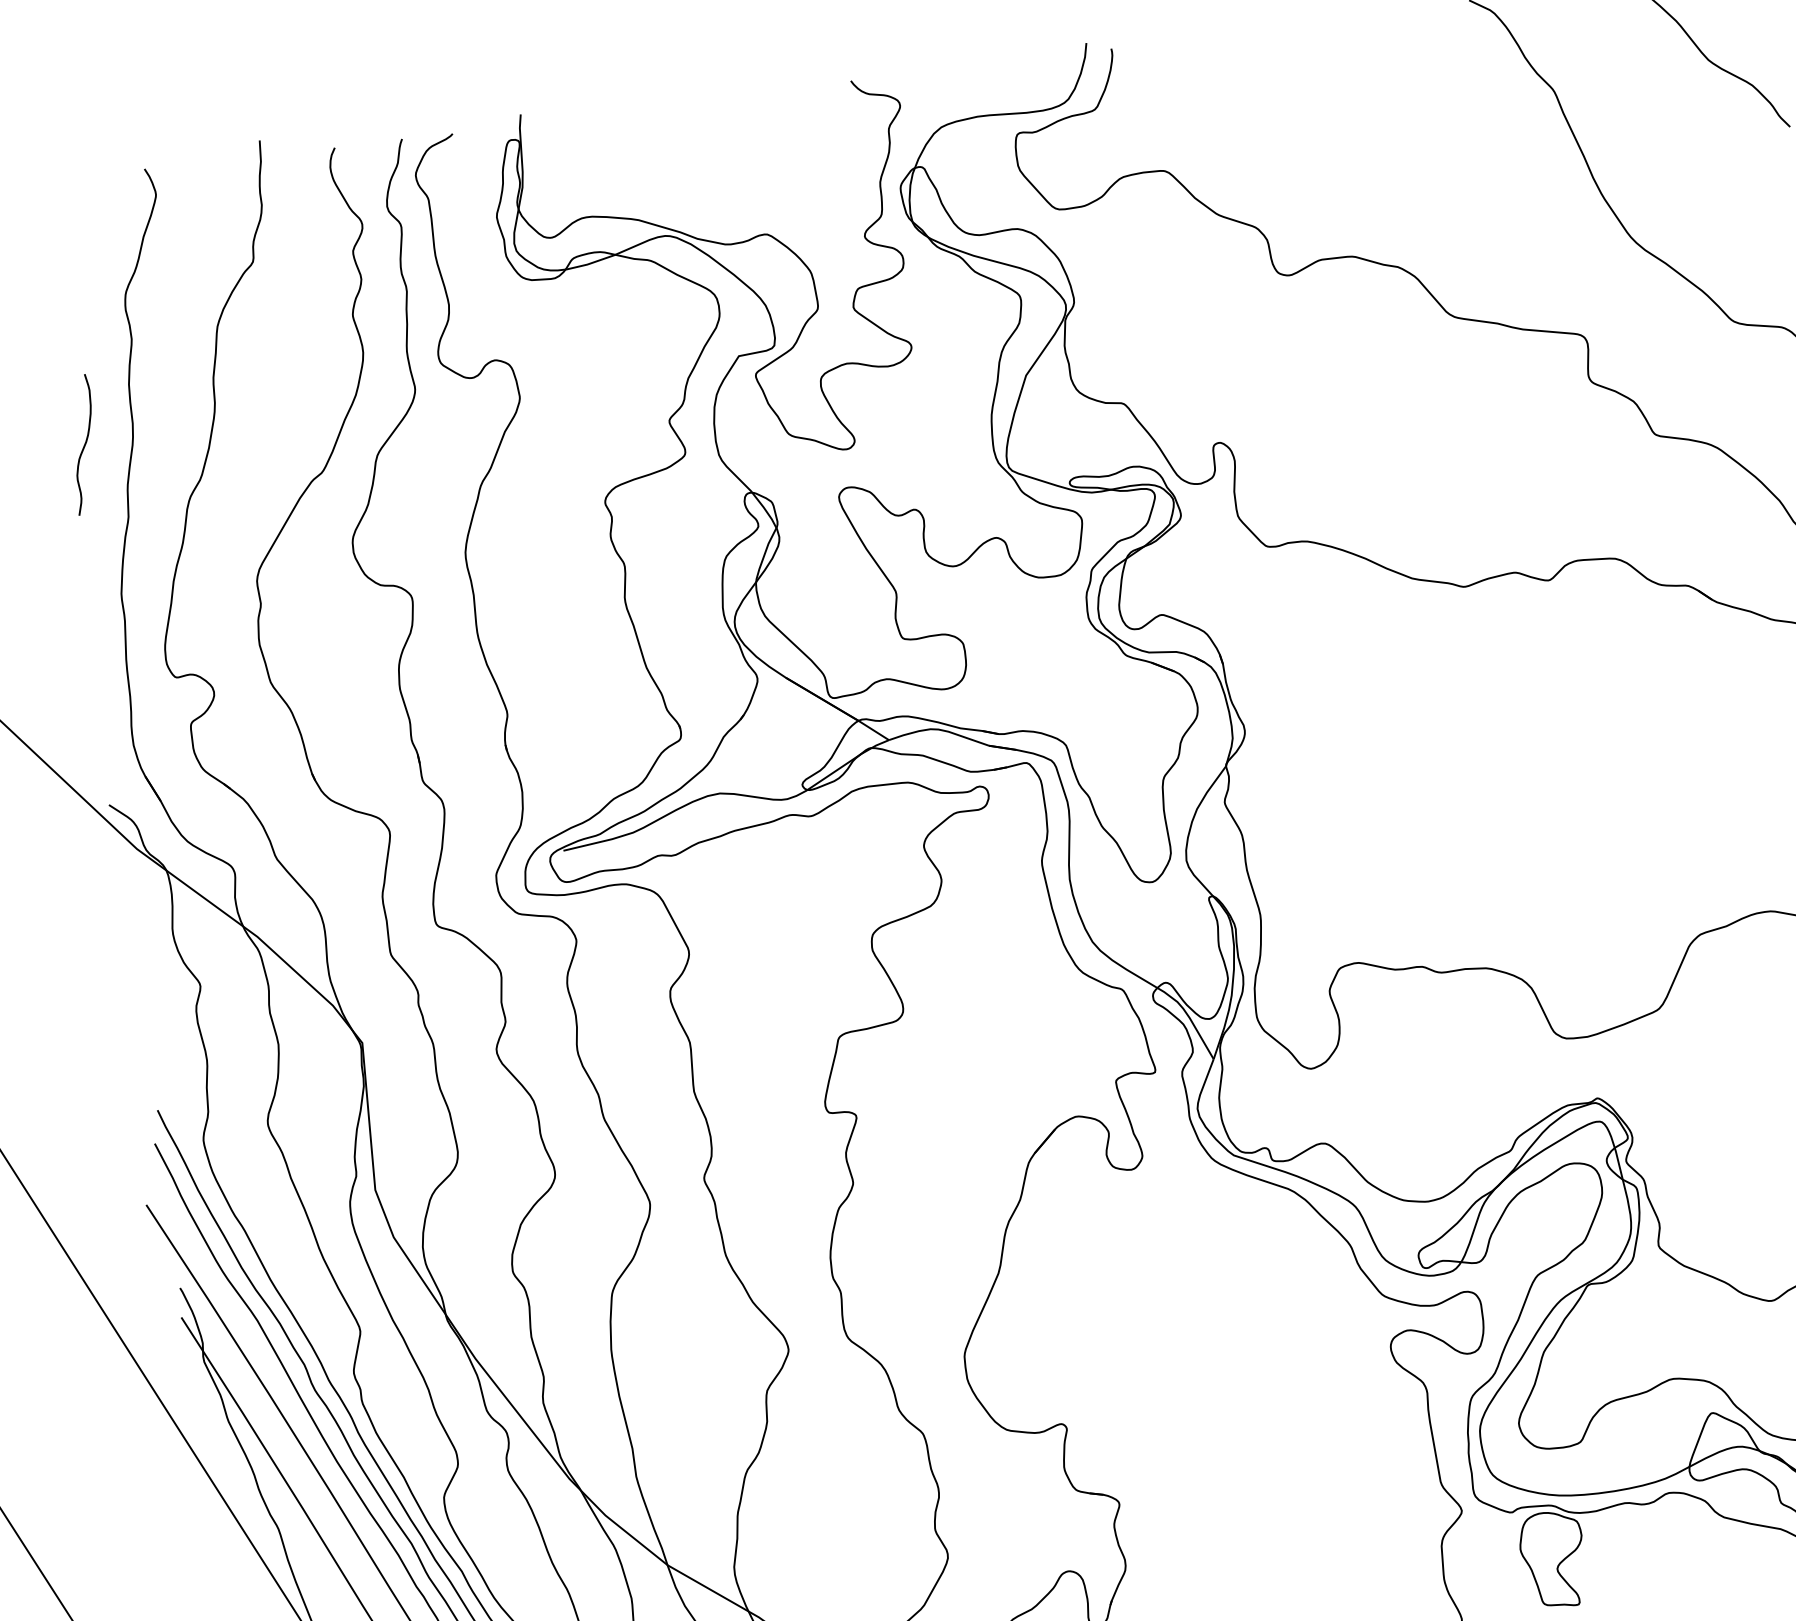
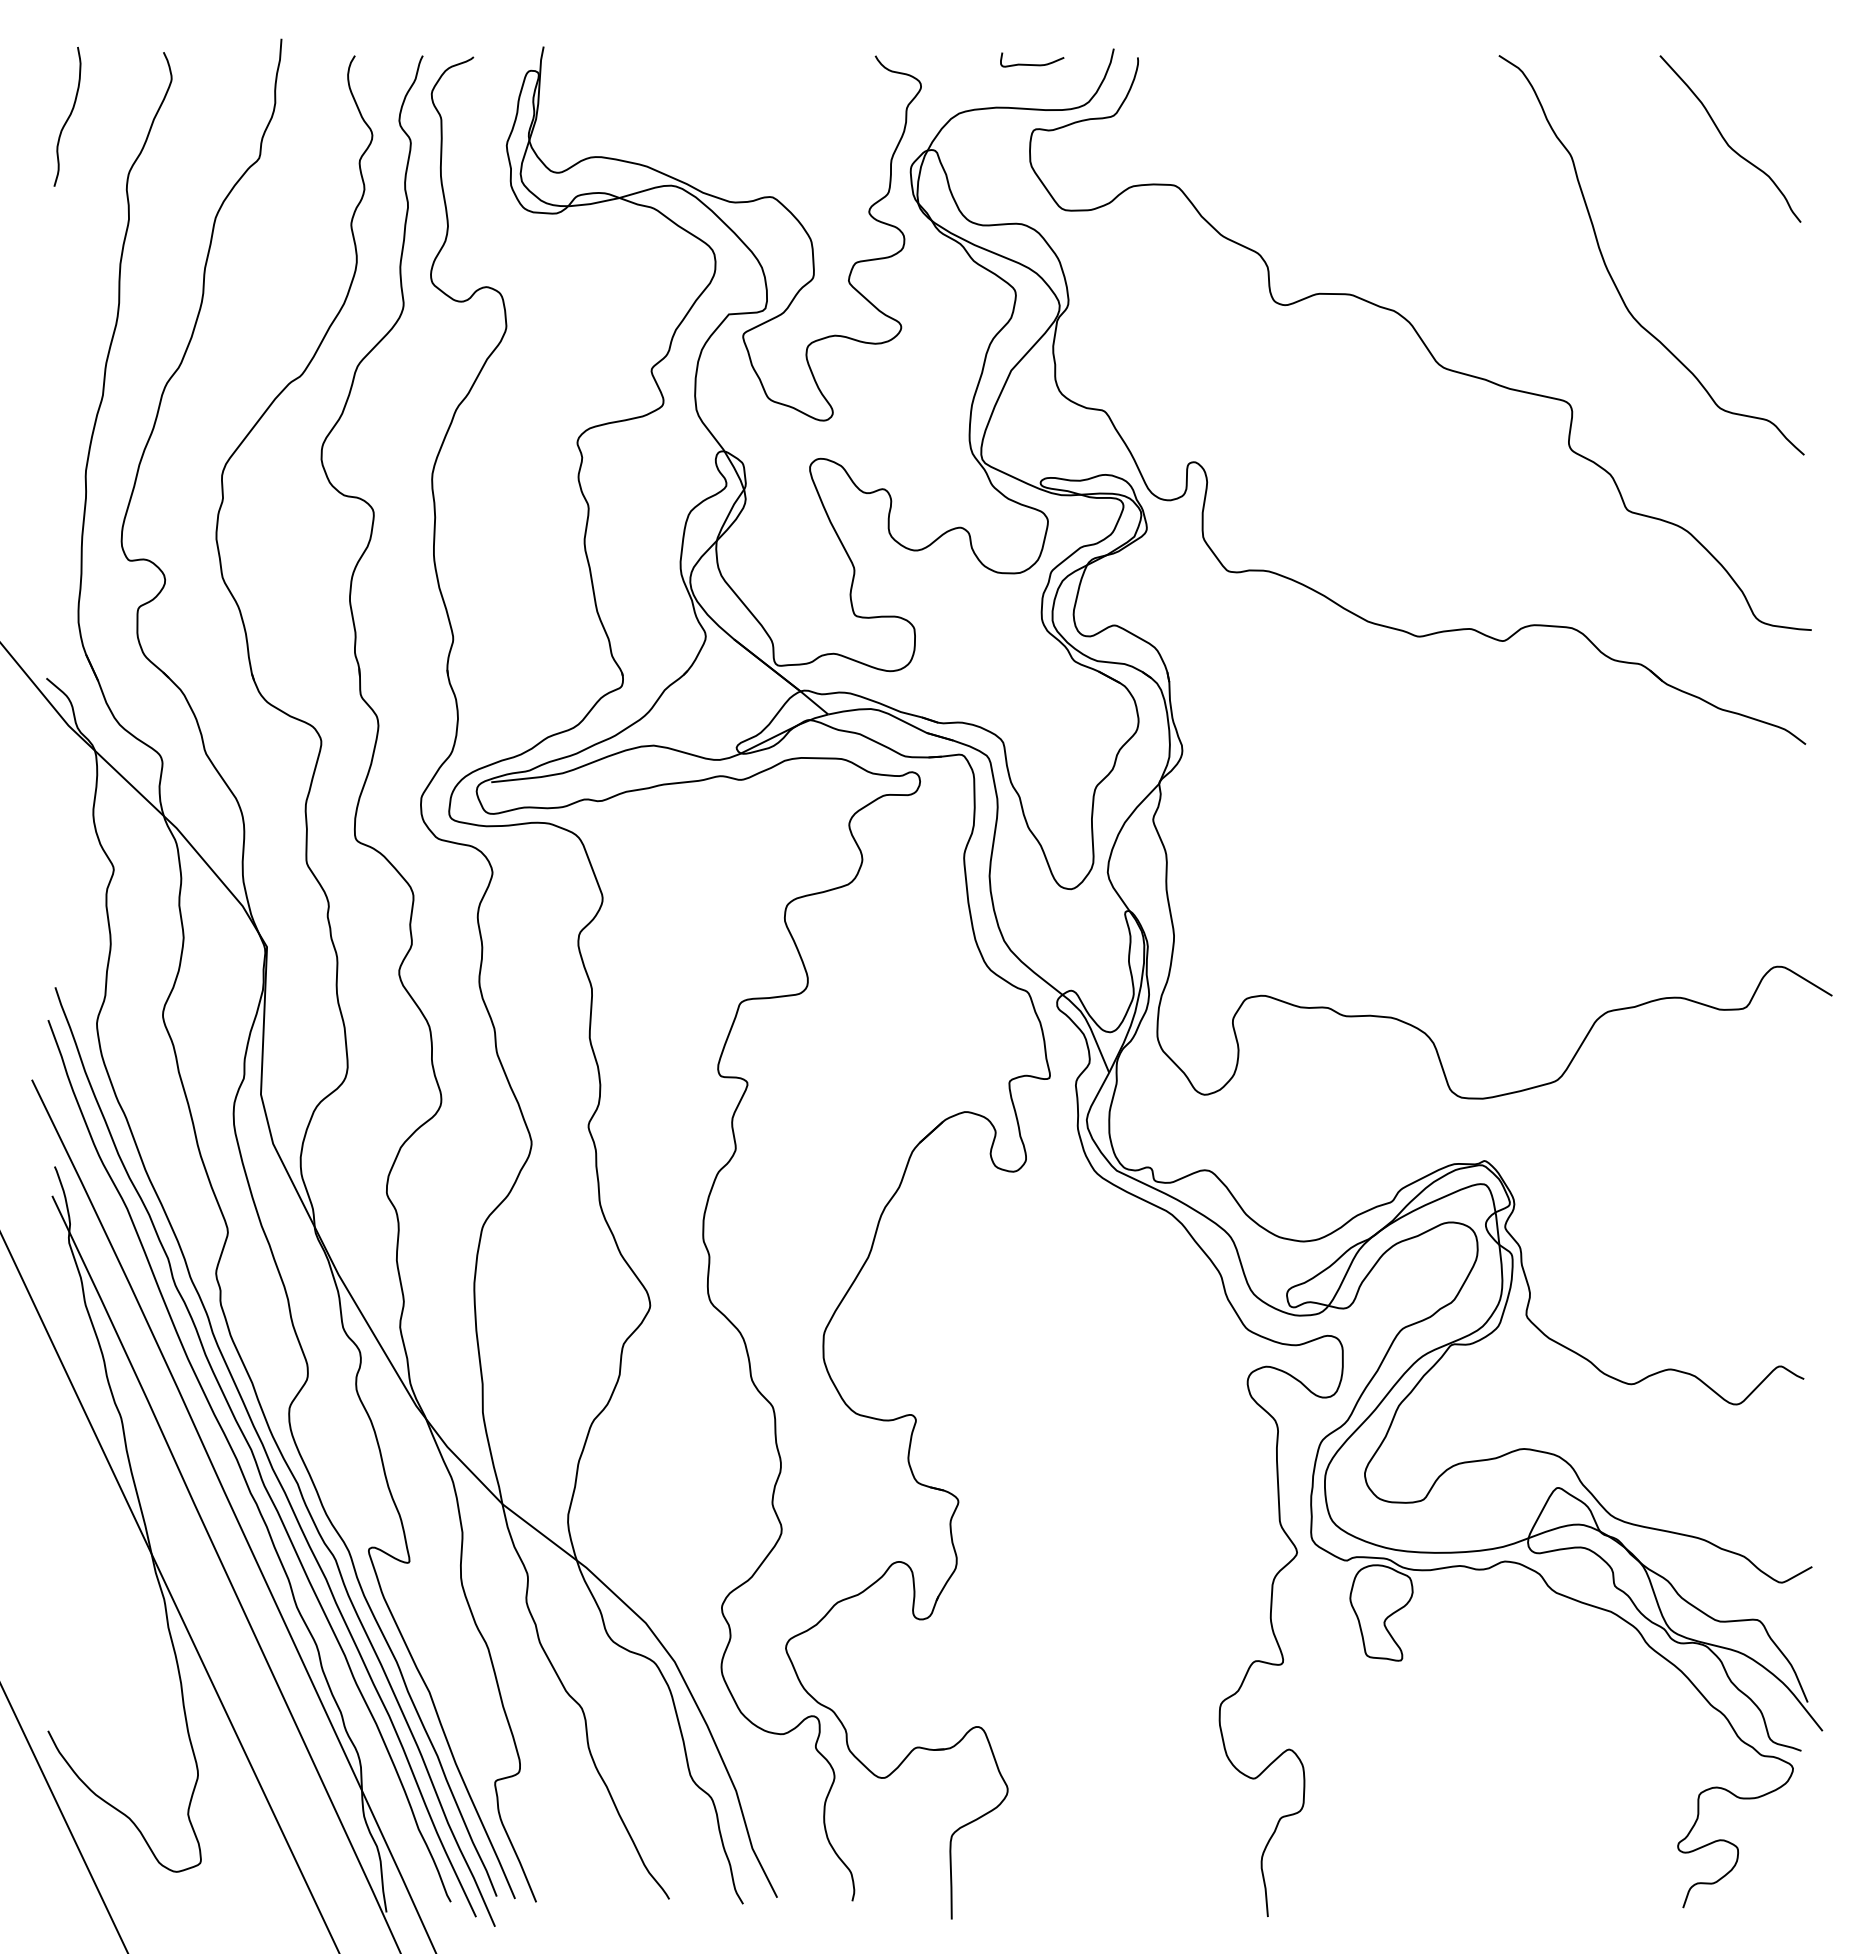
curve: (1007, 69) -> (1032, 64), added
curve: (84, 444) -> (68, 116), moved

